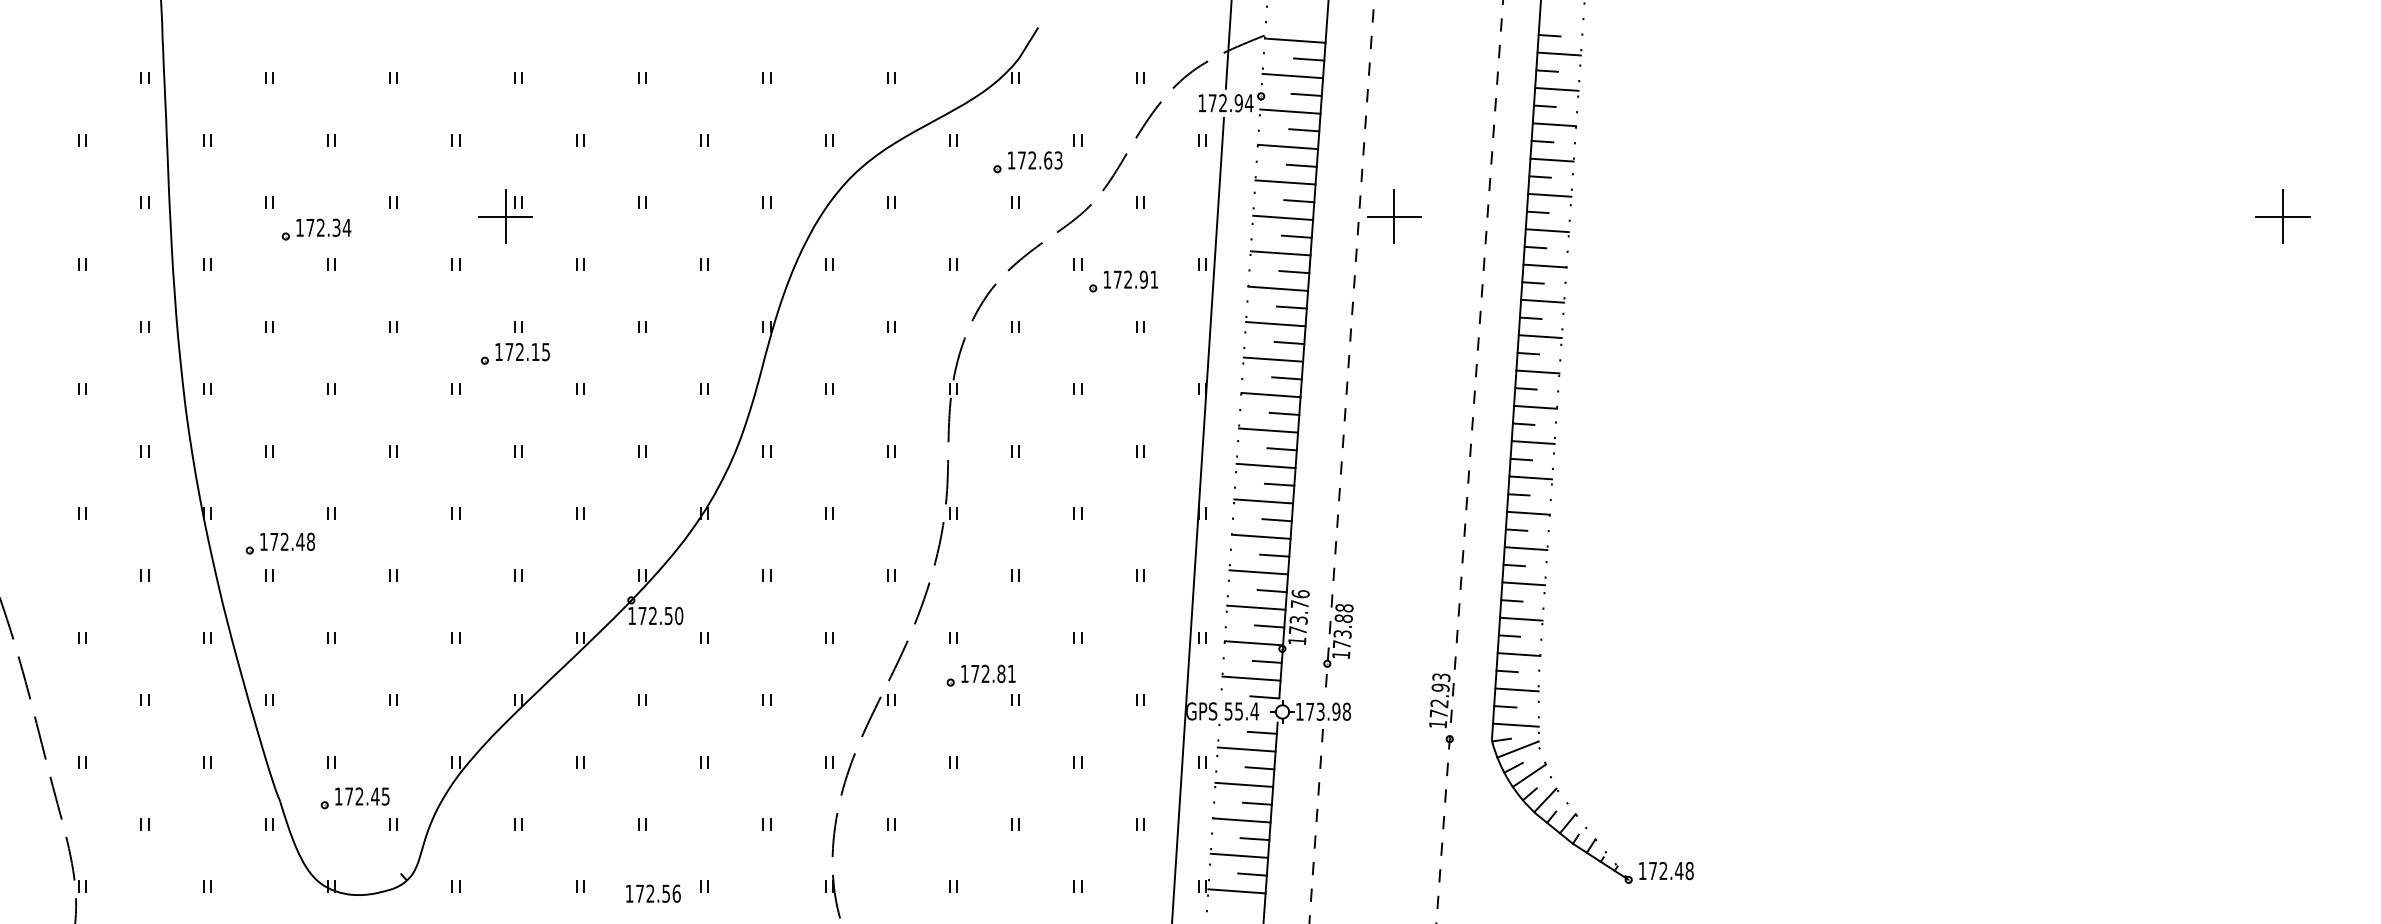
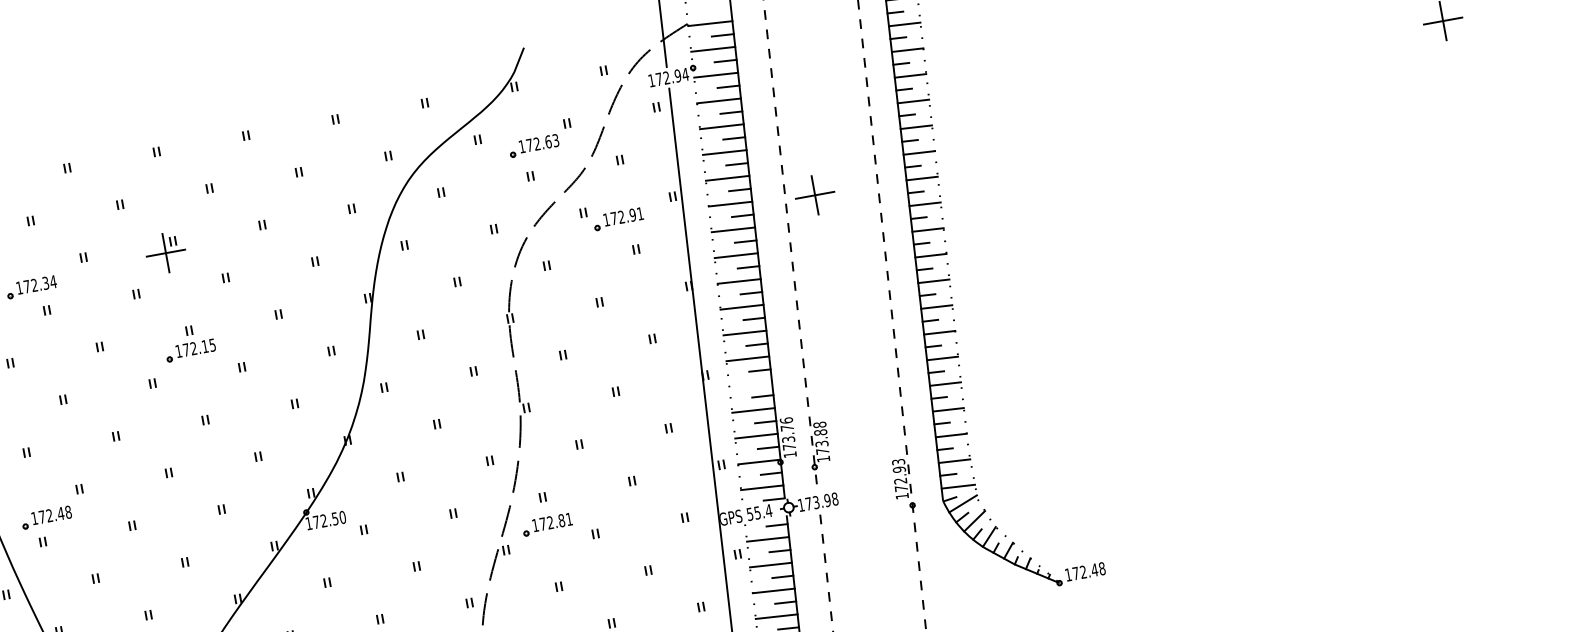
part: (1394, 216) -> (815, 195), moved
line: (1261, 536) -> (750, 384), removed
part: (980, 675) -> (546, 524), moved

